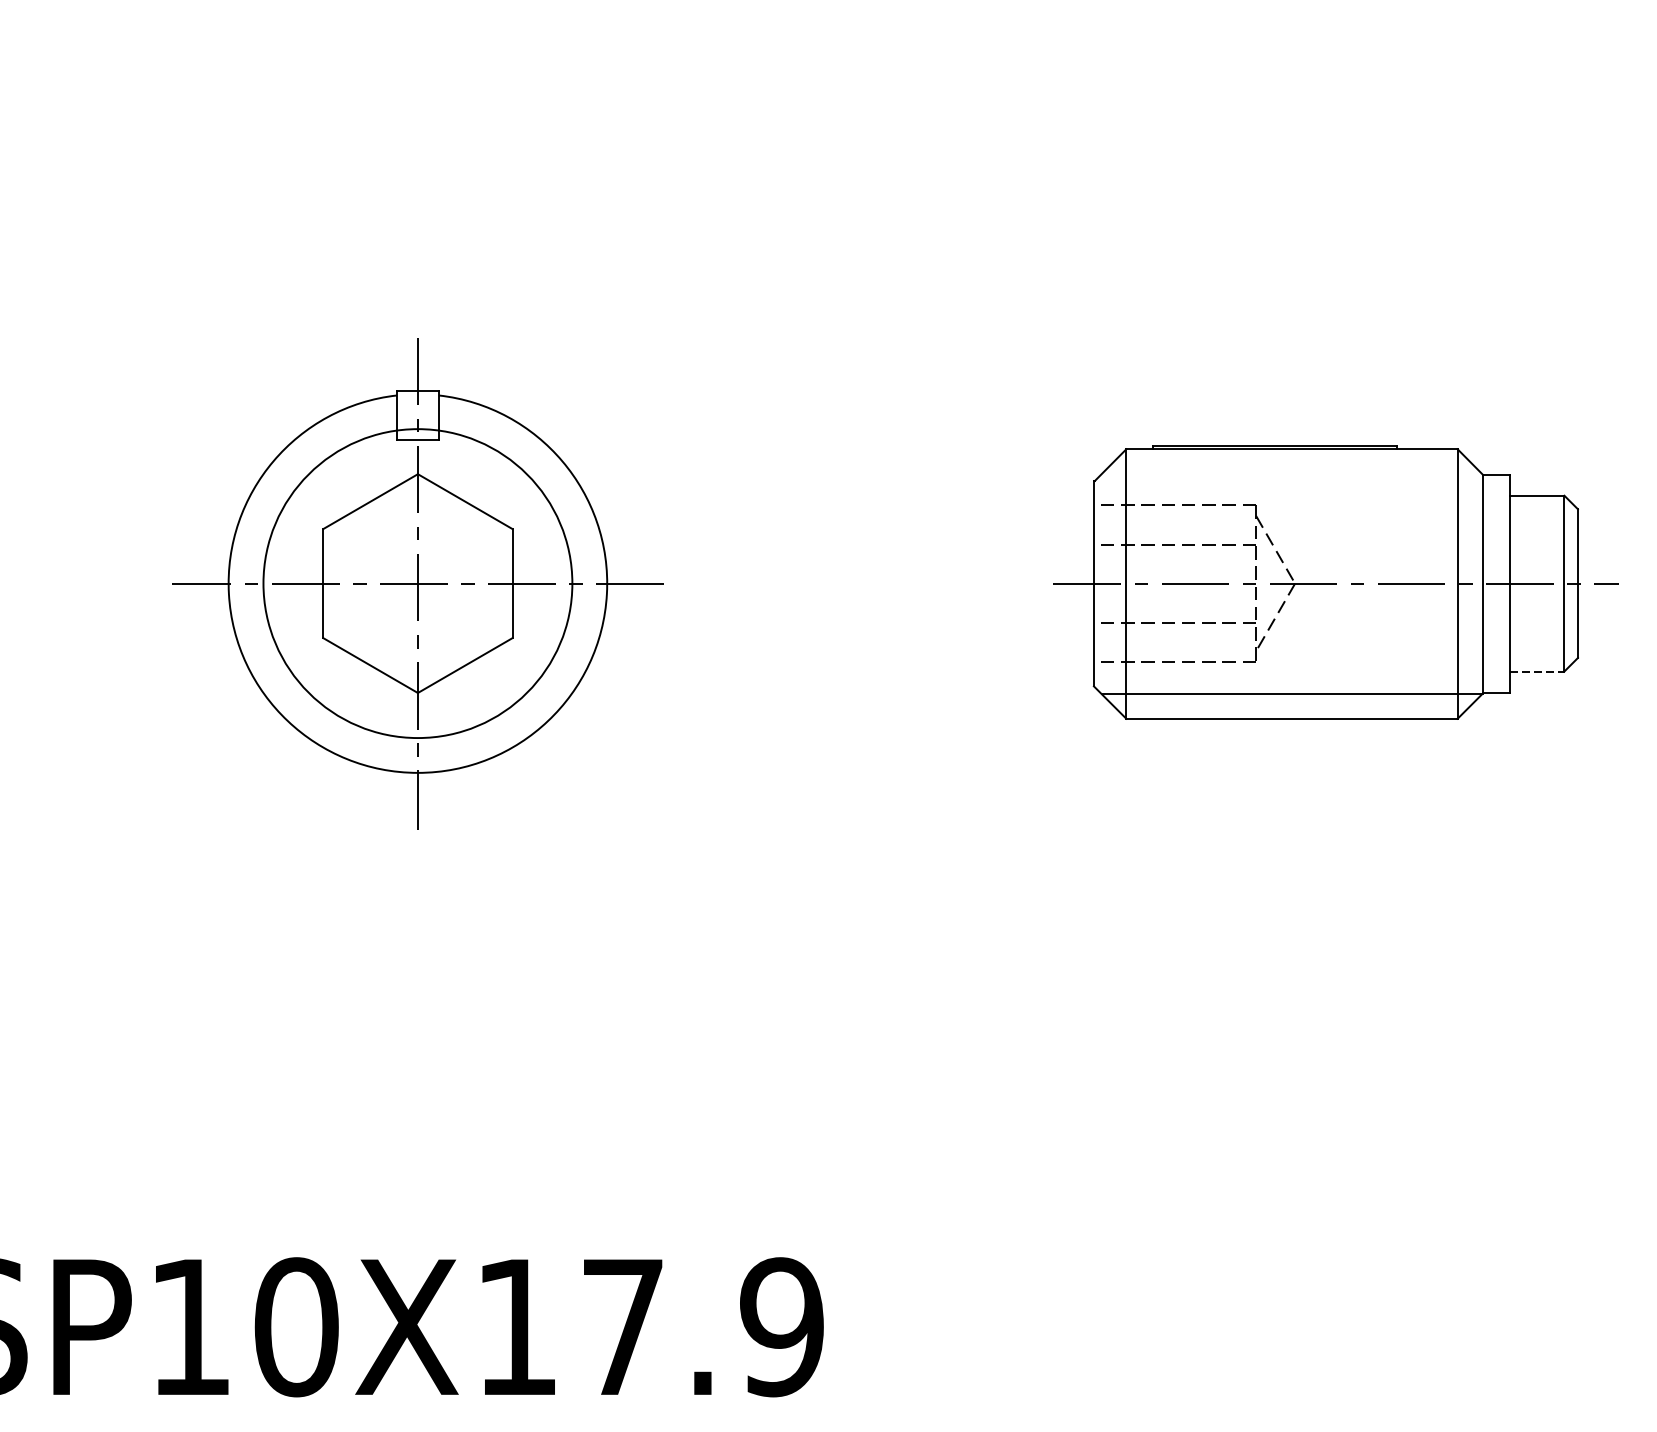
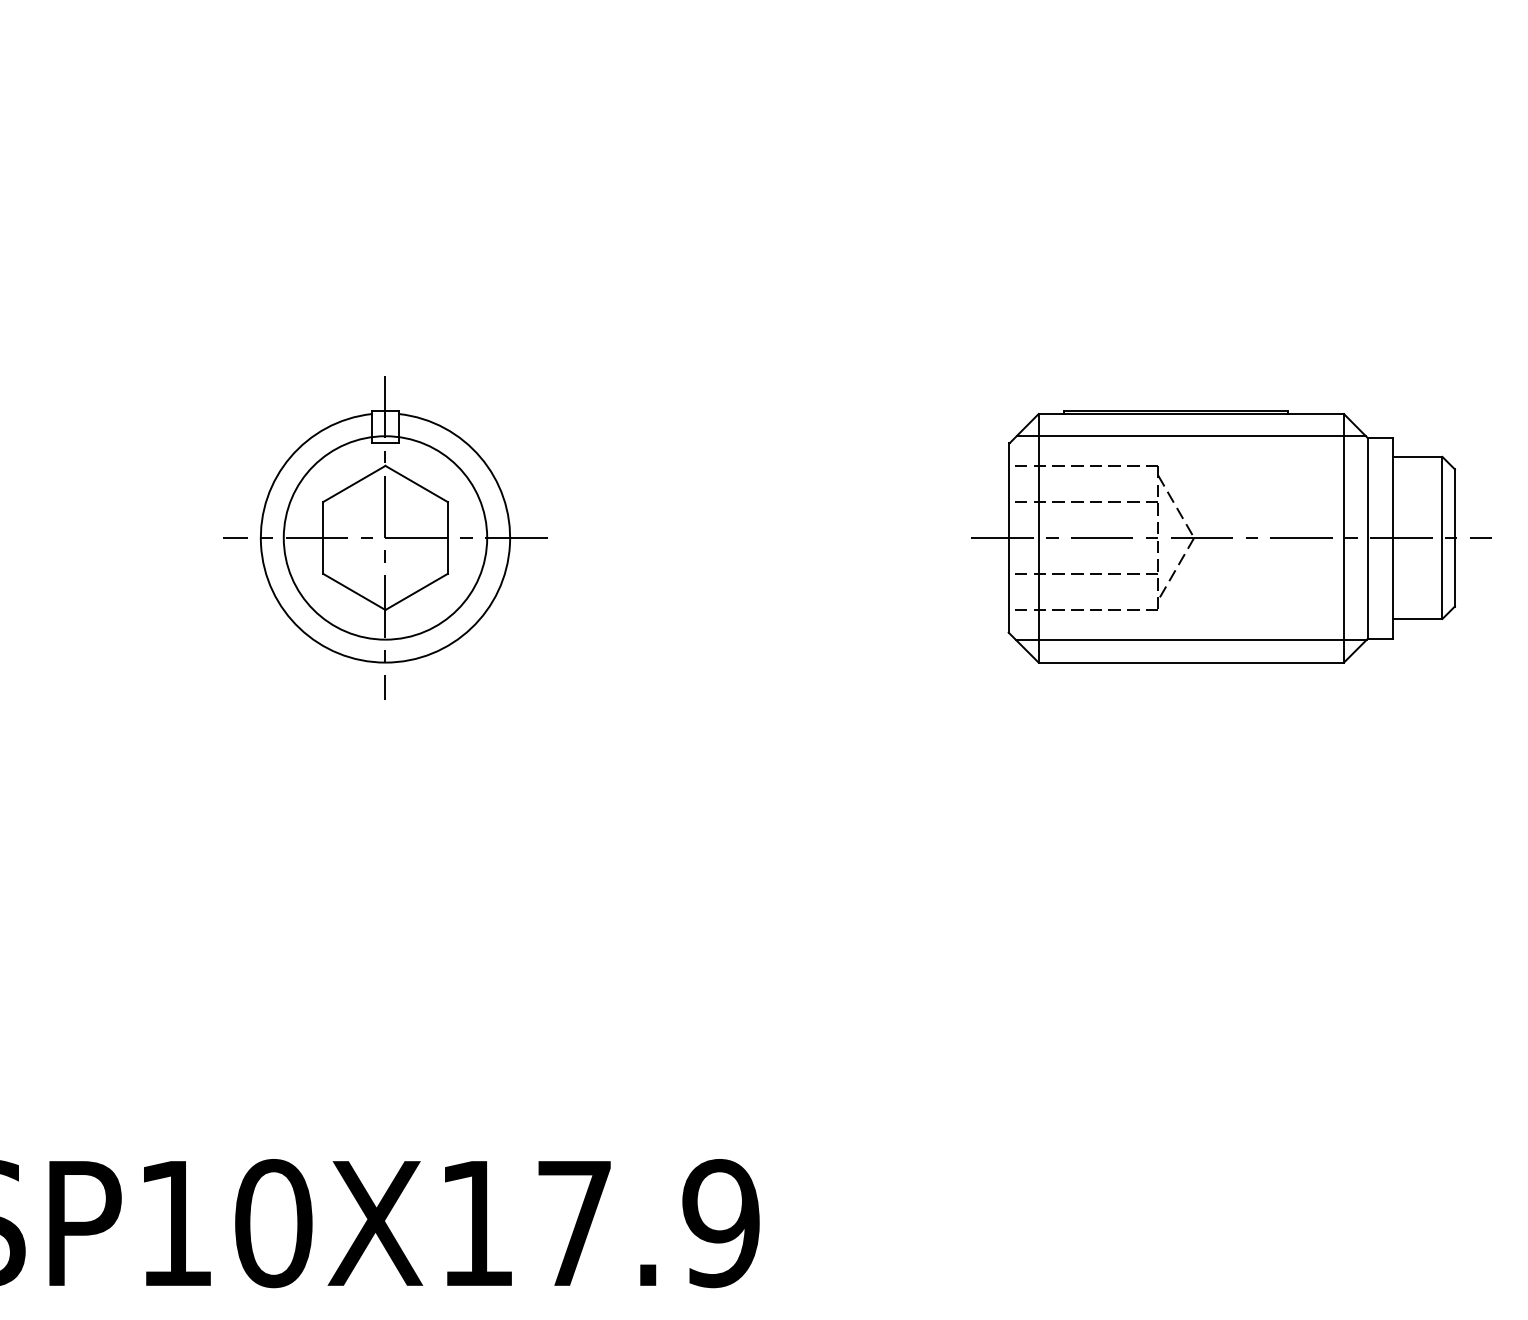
line: (1291, 473) -> (1190, 436), added
part: (417, 583) -> (385, 537), size x0.71
line: (1537, 670) -> (1417, 618), dashed -> solid

